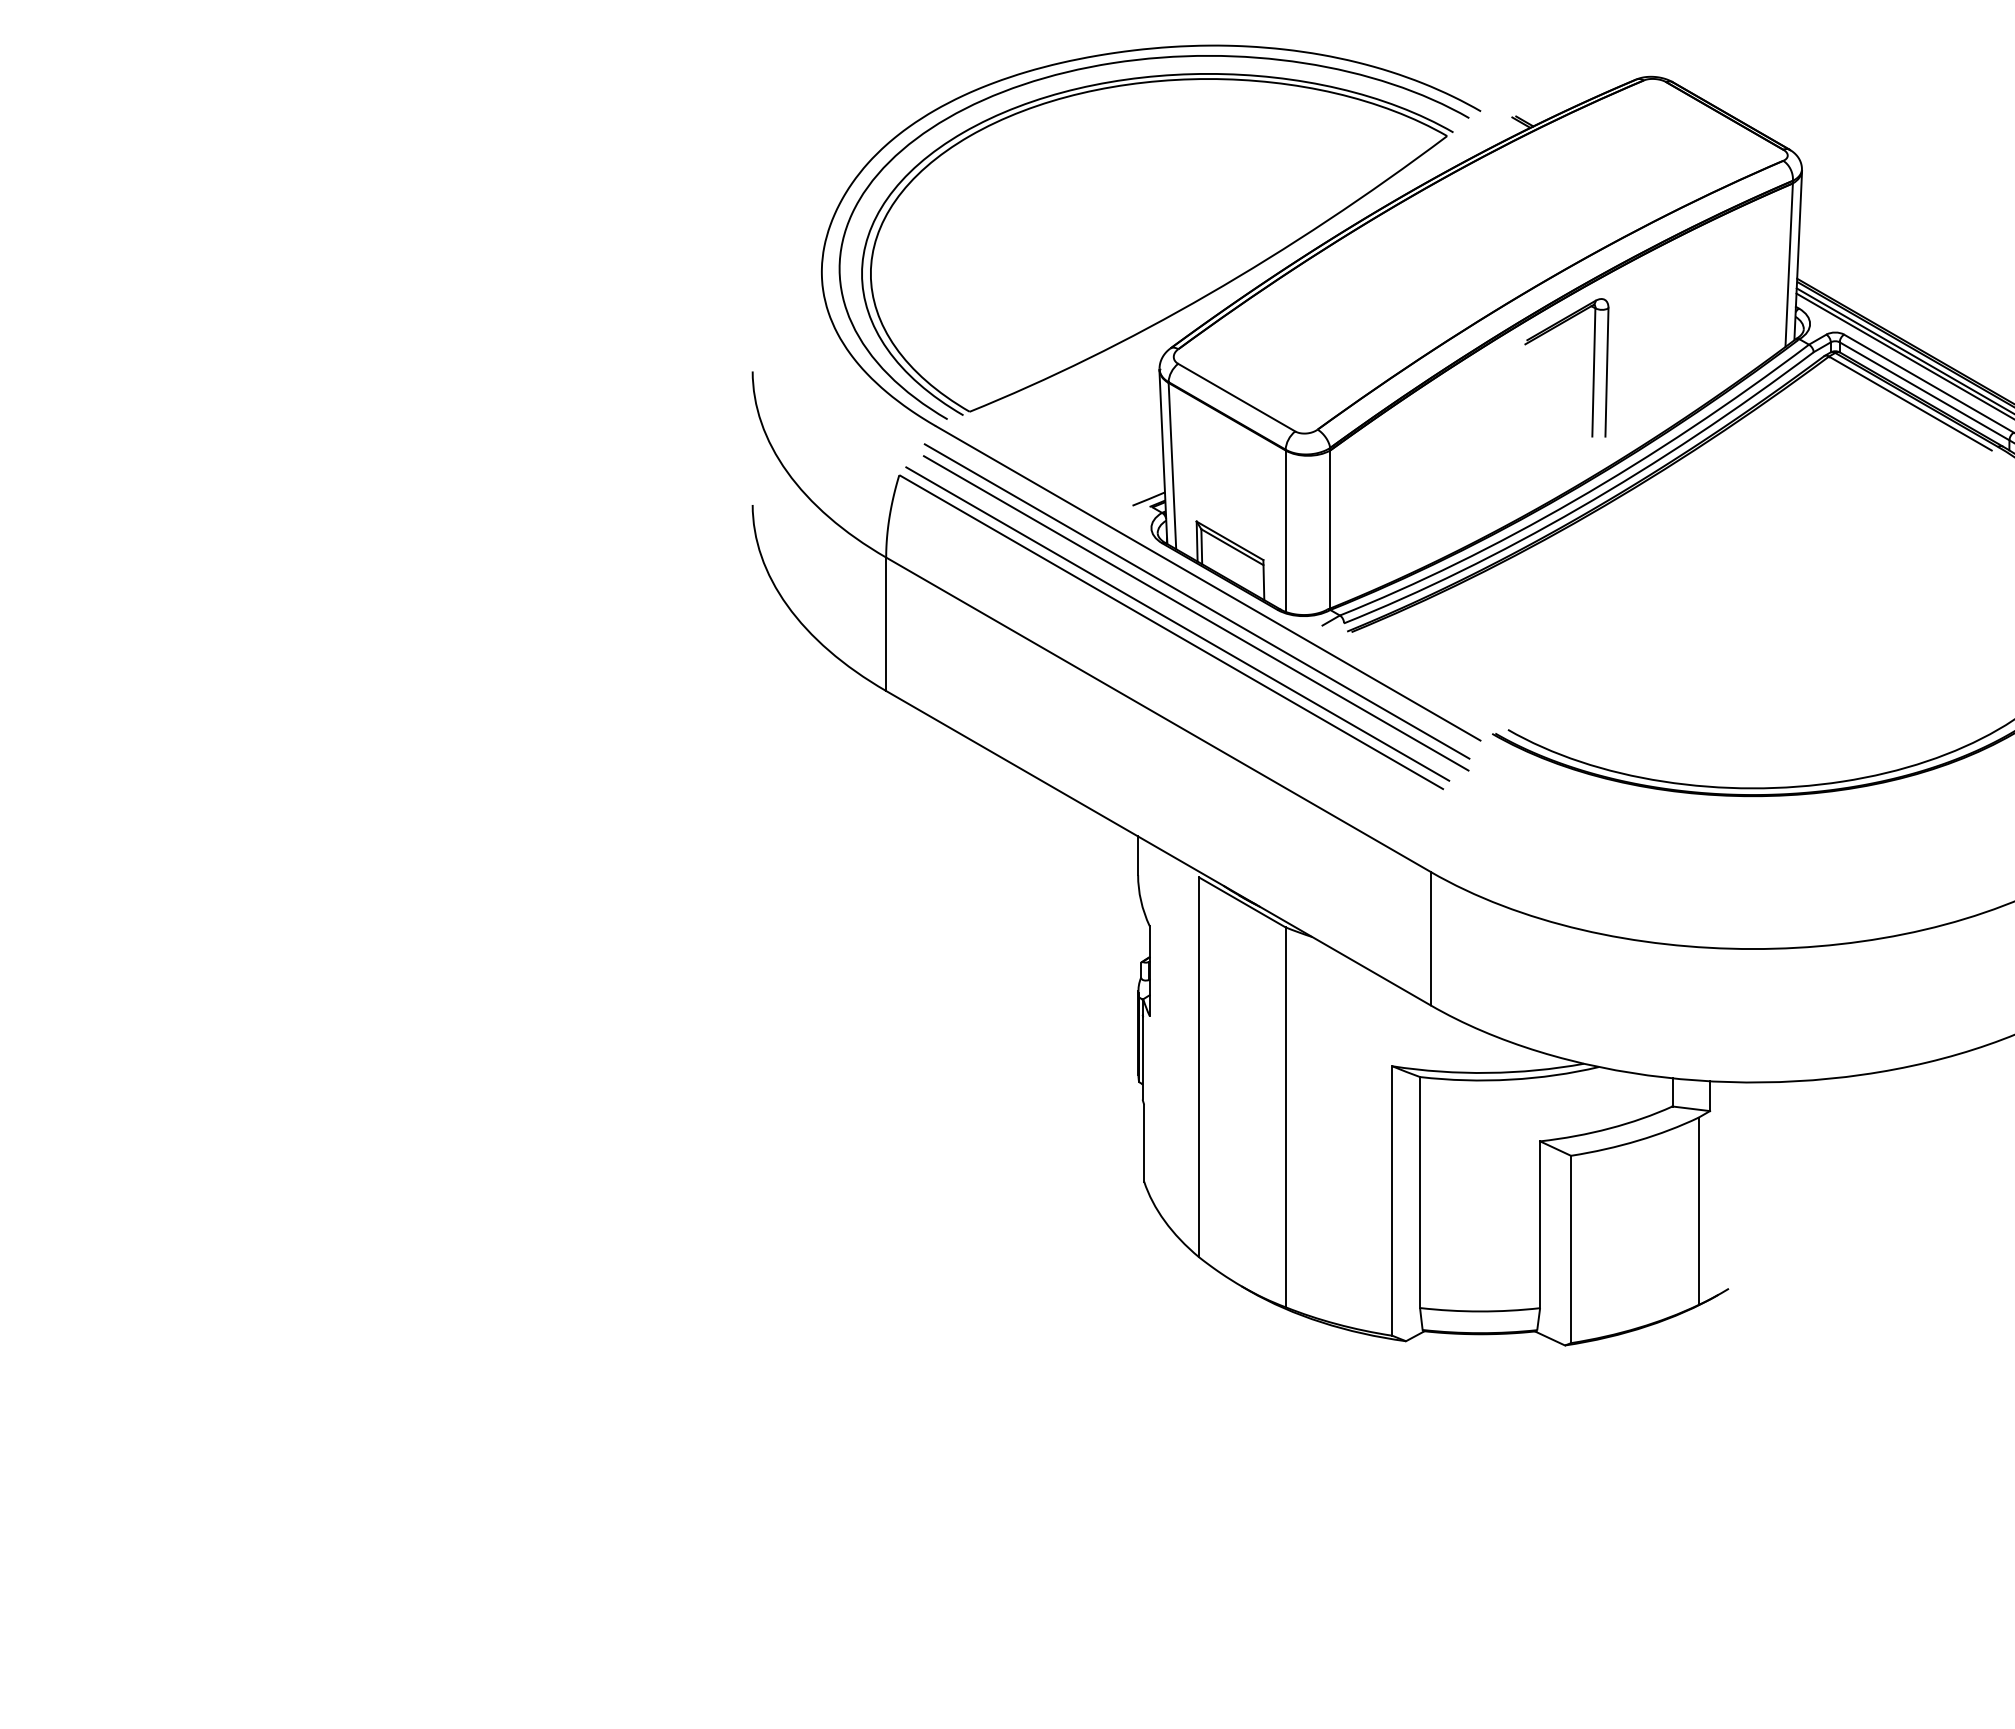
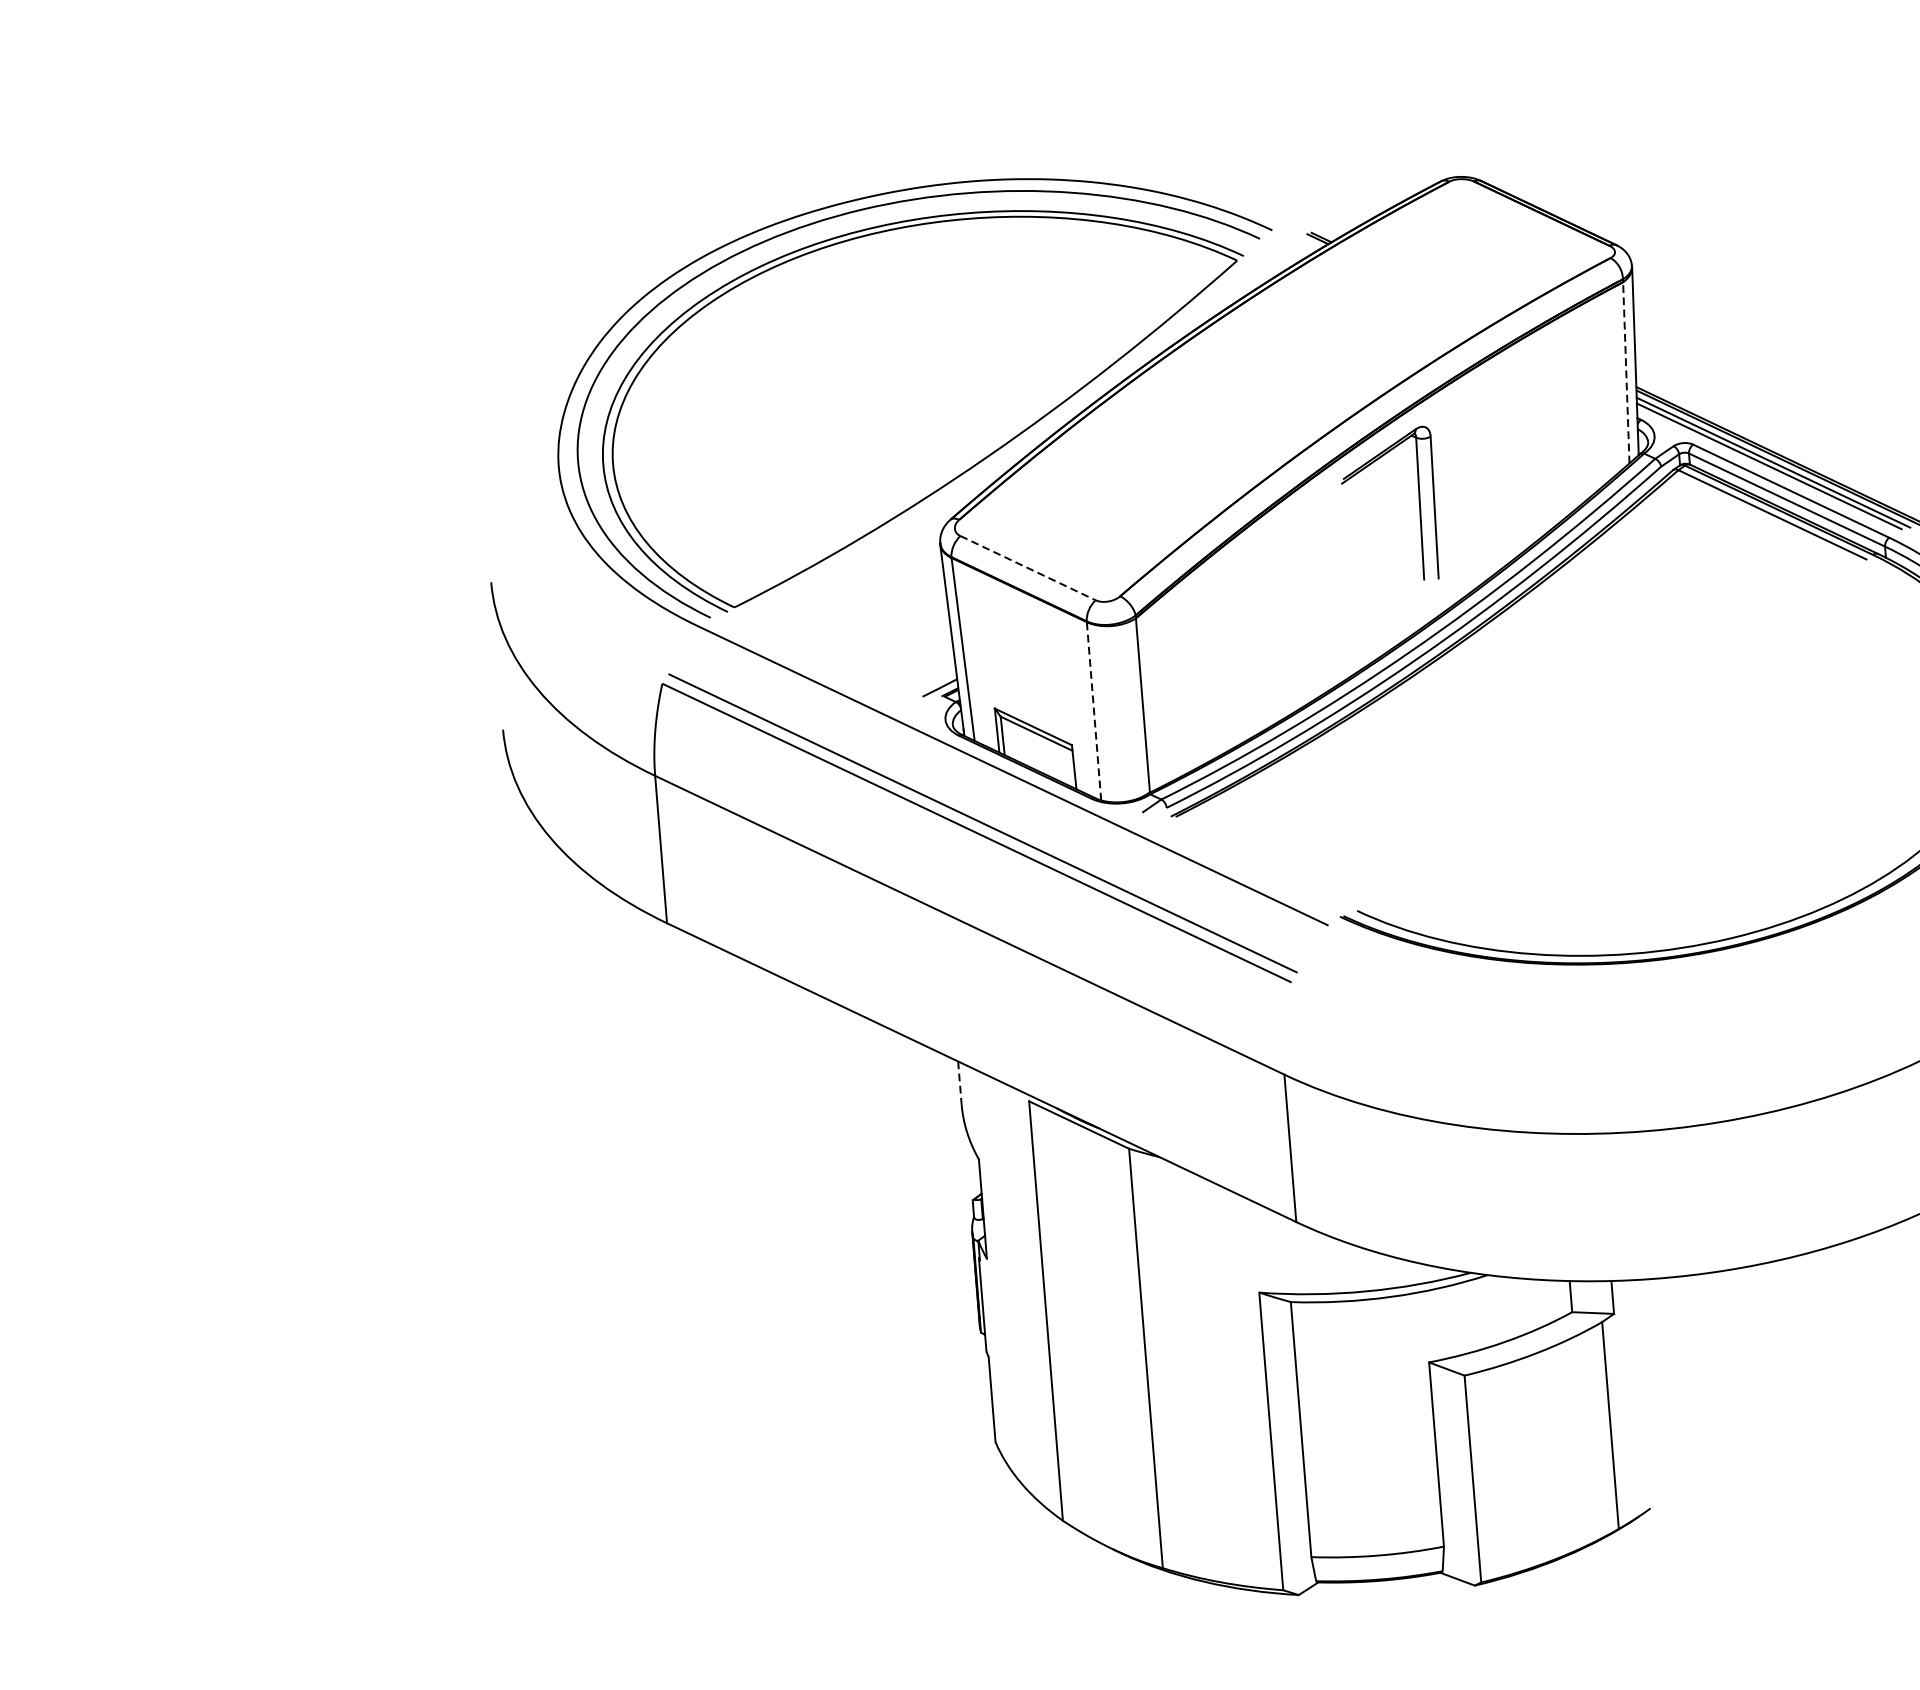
line: (1789, 265) -> (1626, 373), solid -> dashed
line: (1236, 397) -> (1027, 568), solid -> dashed
line: (1285, 531) -> (1093, 711), solid -> dashed
line: (1196, 601) -> (1001, 796), removed
line: (1195, 613) -> (1001, 810), removed
line: (1138, 856) -> (960, 1083), solid -> dashed

